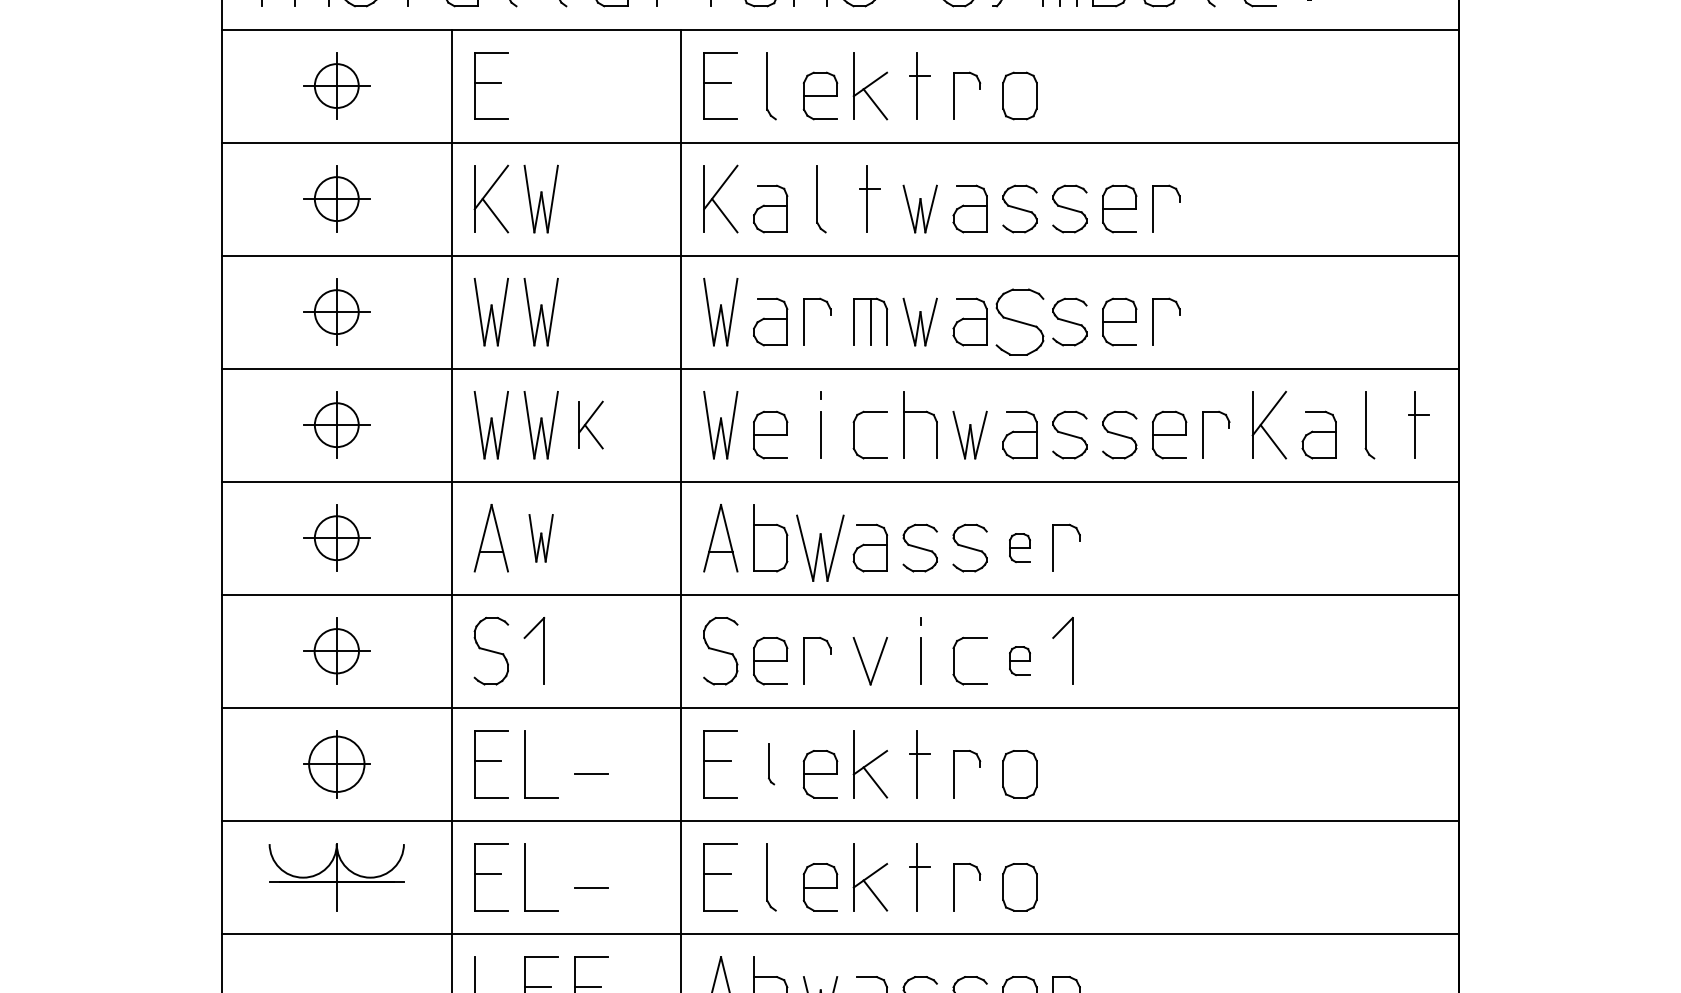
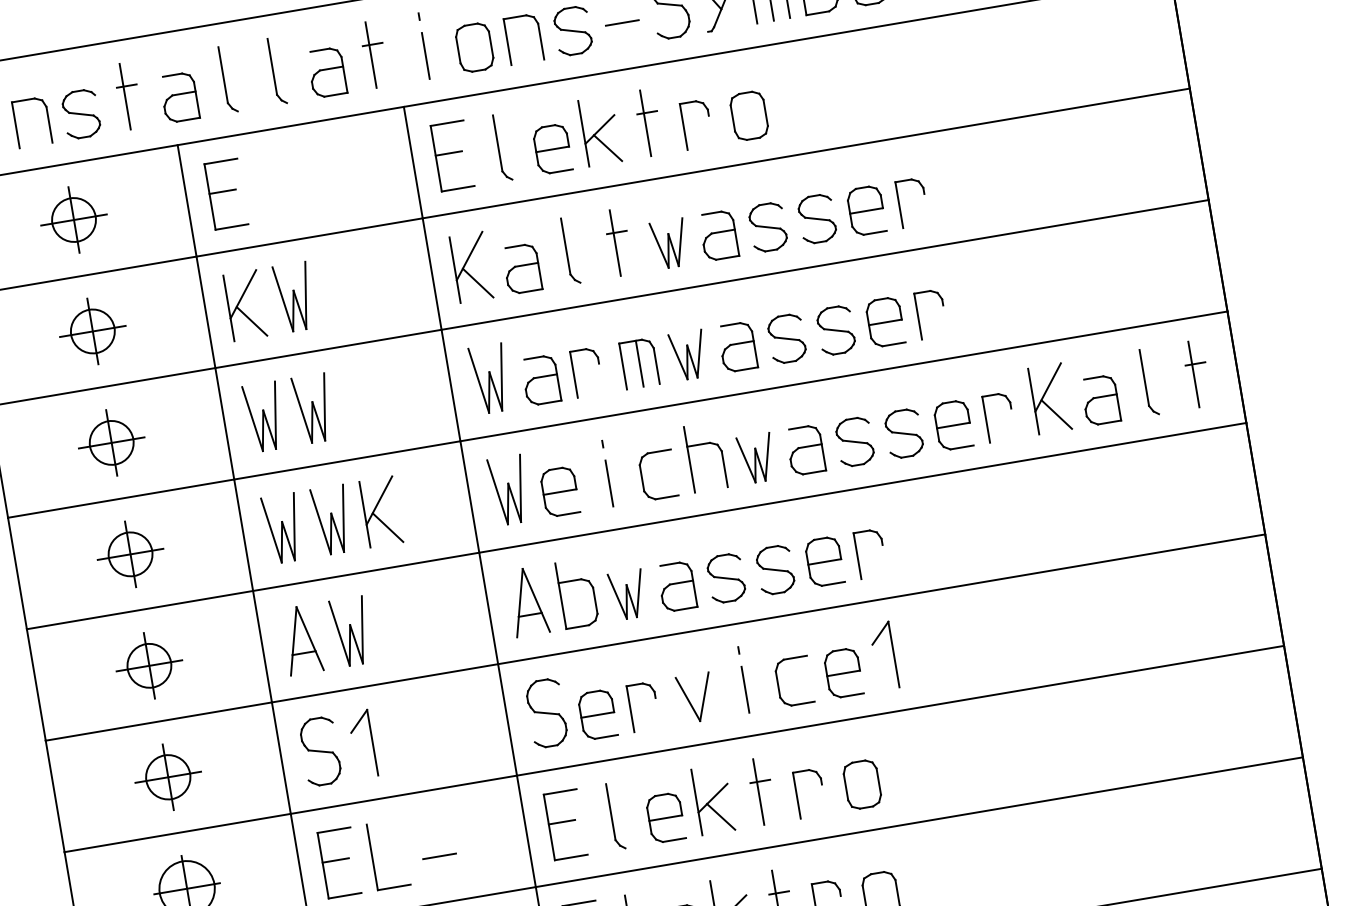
part: (1019, 321) -> (786, 338), size x0.71
part: (590, 424) -> (380, 511), size x1.43
part: (540, 538) -> (350, 632), size x1.43
part: (820, 547) -> (627, 594), size x0.71
part: (1019, 547) -> (824, 561), size x1.67
part: (1019, 660) -> (842, 672), size x1.67
part: (771, 764) -> (615, 816), size x1.67

